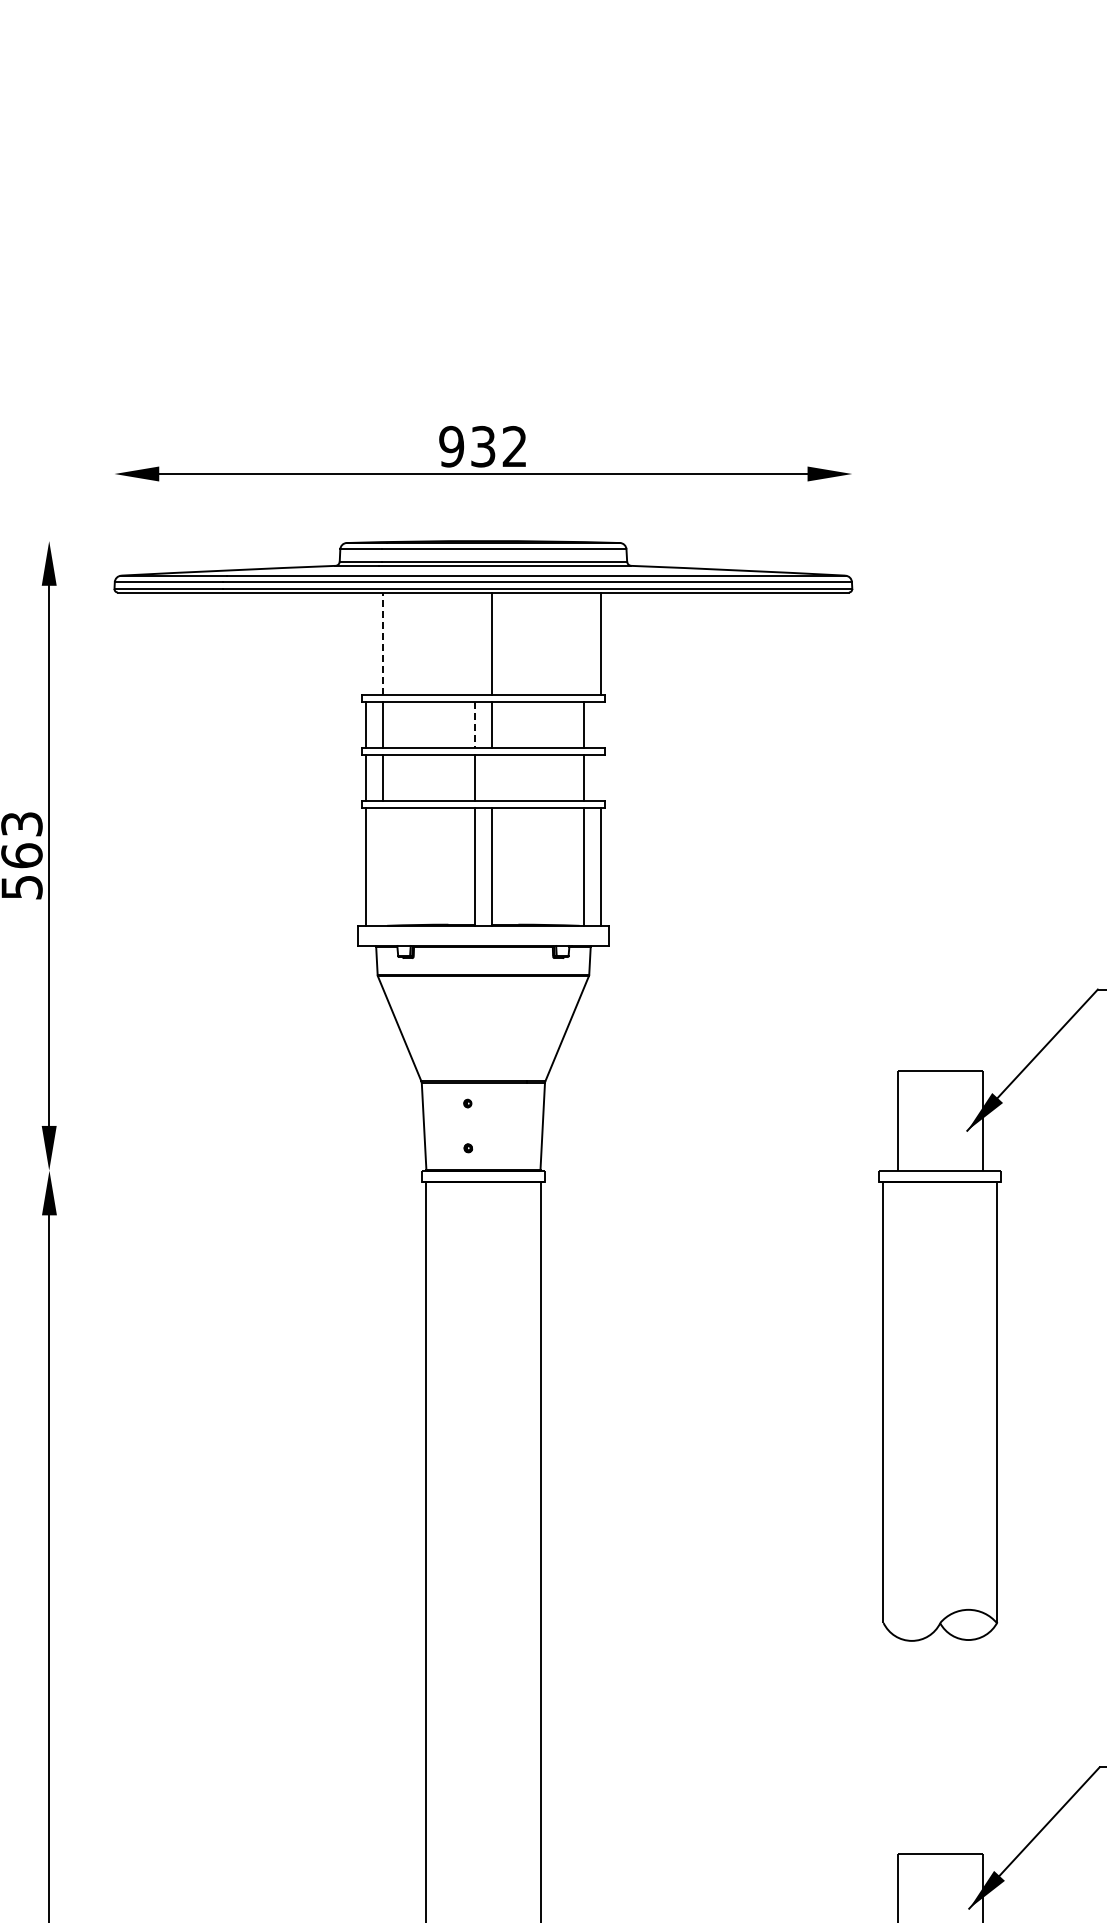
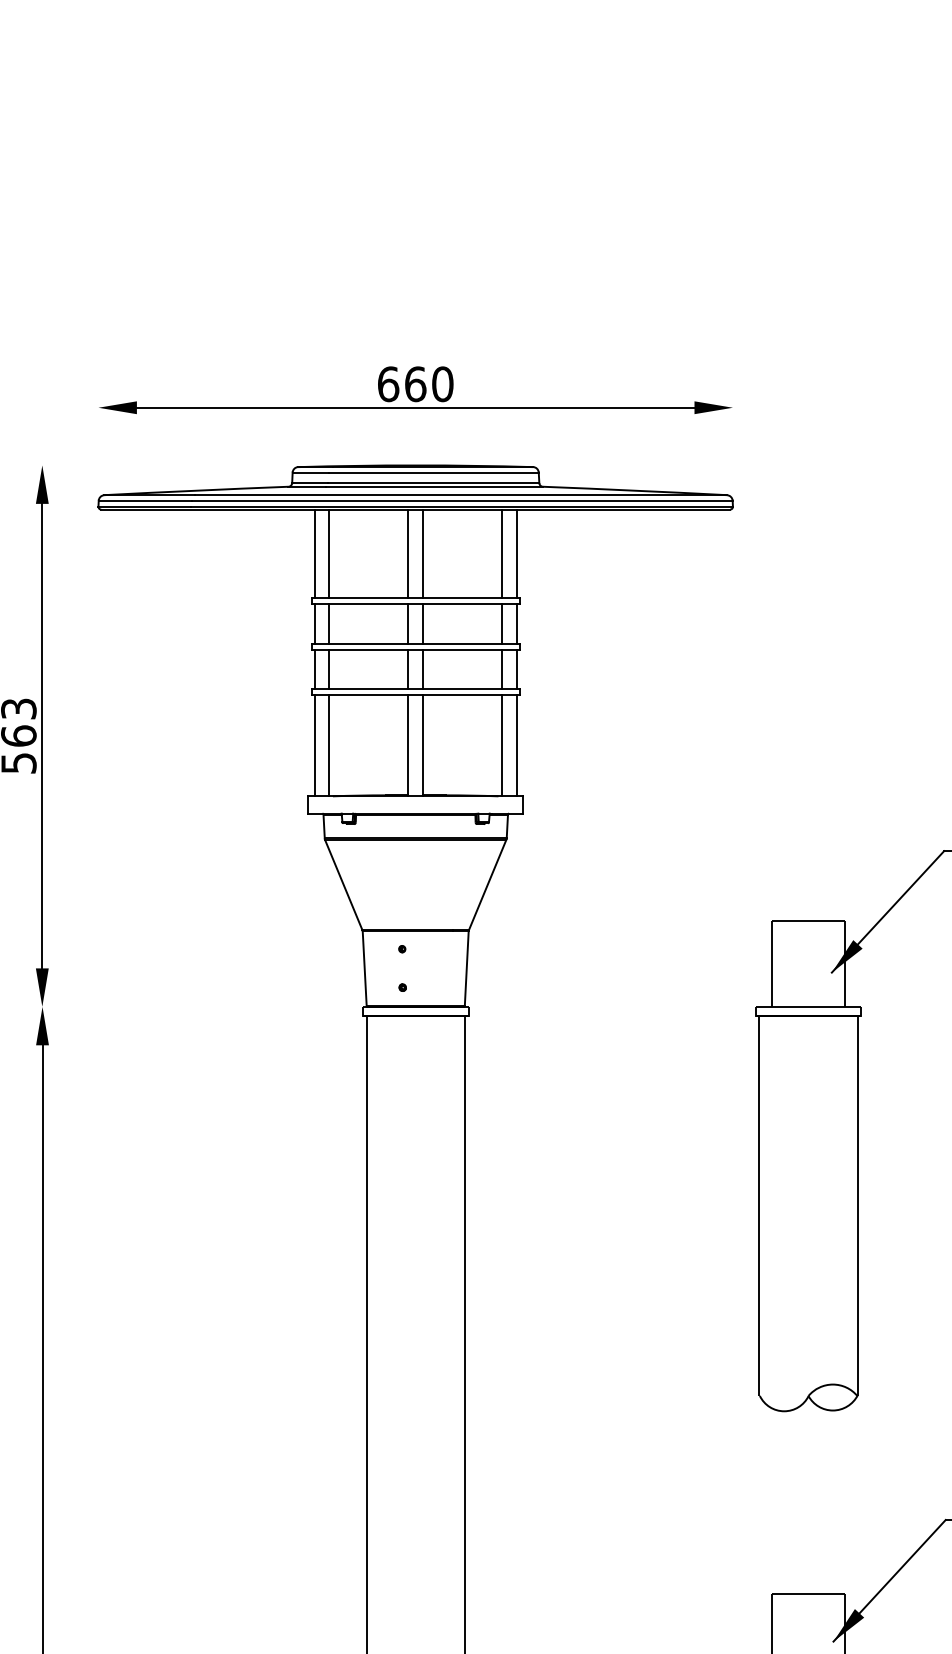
text: (483, 446) -> (415, 384), 932 -> 660
line: (365, 643) -> (314, 553), added
line: (383, 643) -> (329, 553), dashed -> solid
line: (474, 643) -> (408, 553), added
line: (583, 643) -> (501, 553), added
line: (474, 725) -> (408, 624), dashed -> solid
line: (601, 725) -> (517, 624), added
line: (492, 778) -> (423, 669), added
line: (601, 778) -> (517, 669), added
line: (383, 866) -> (329, 745), added

